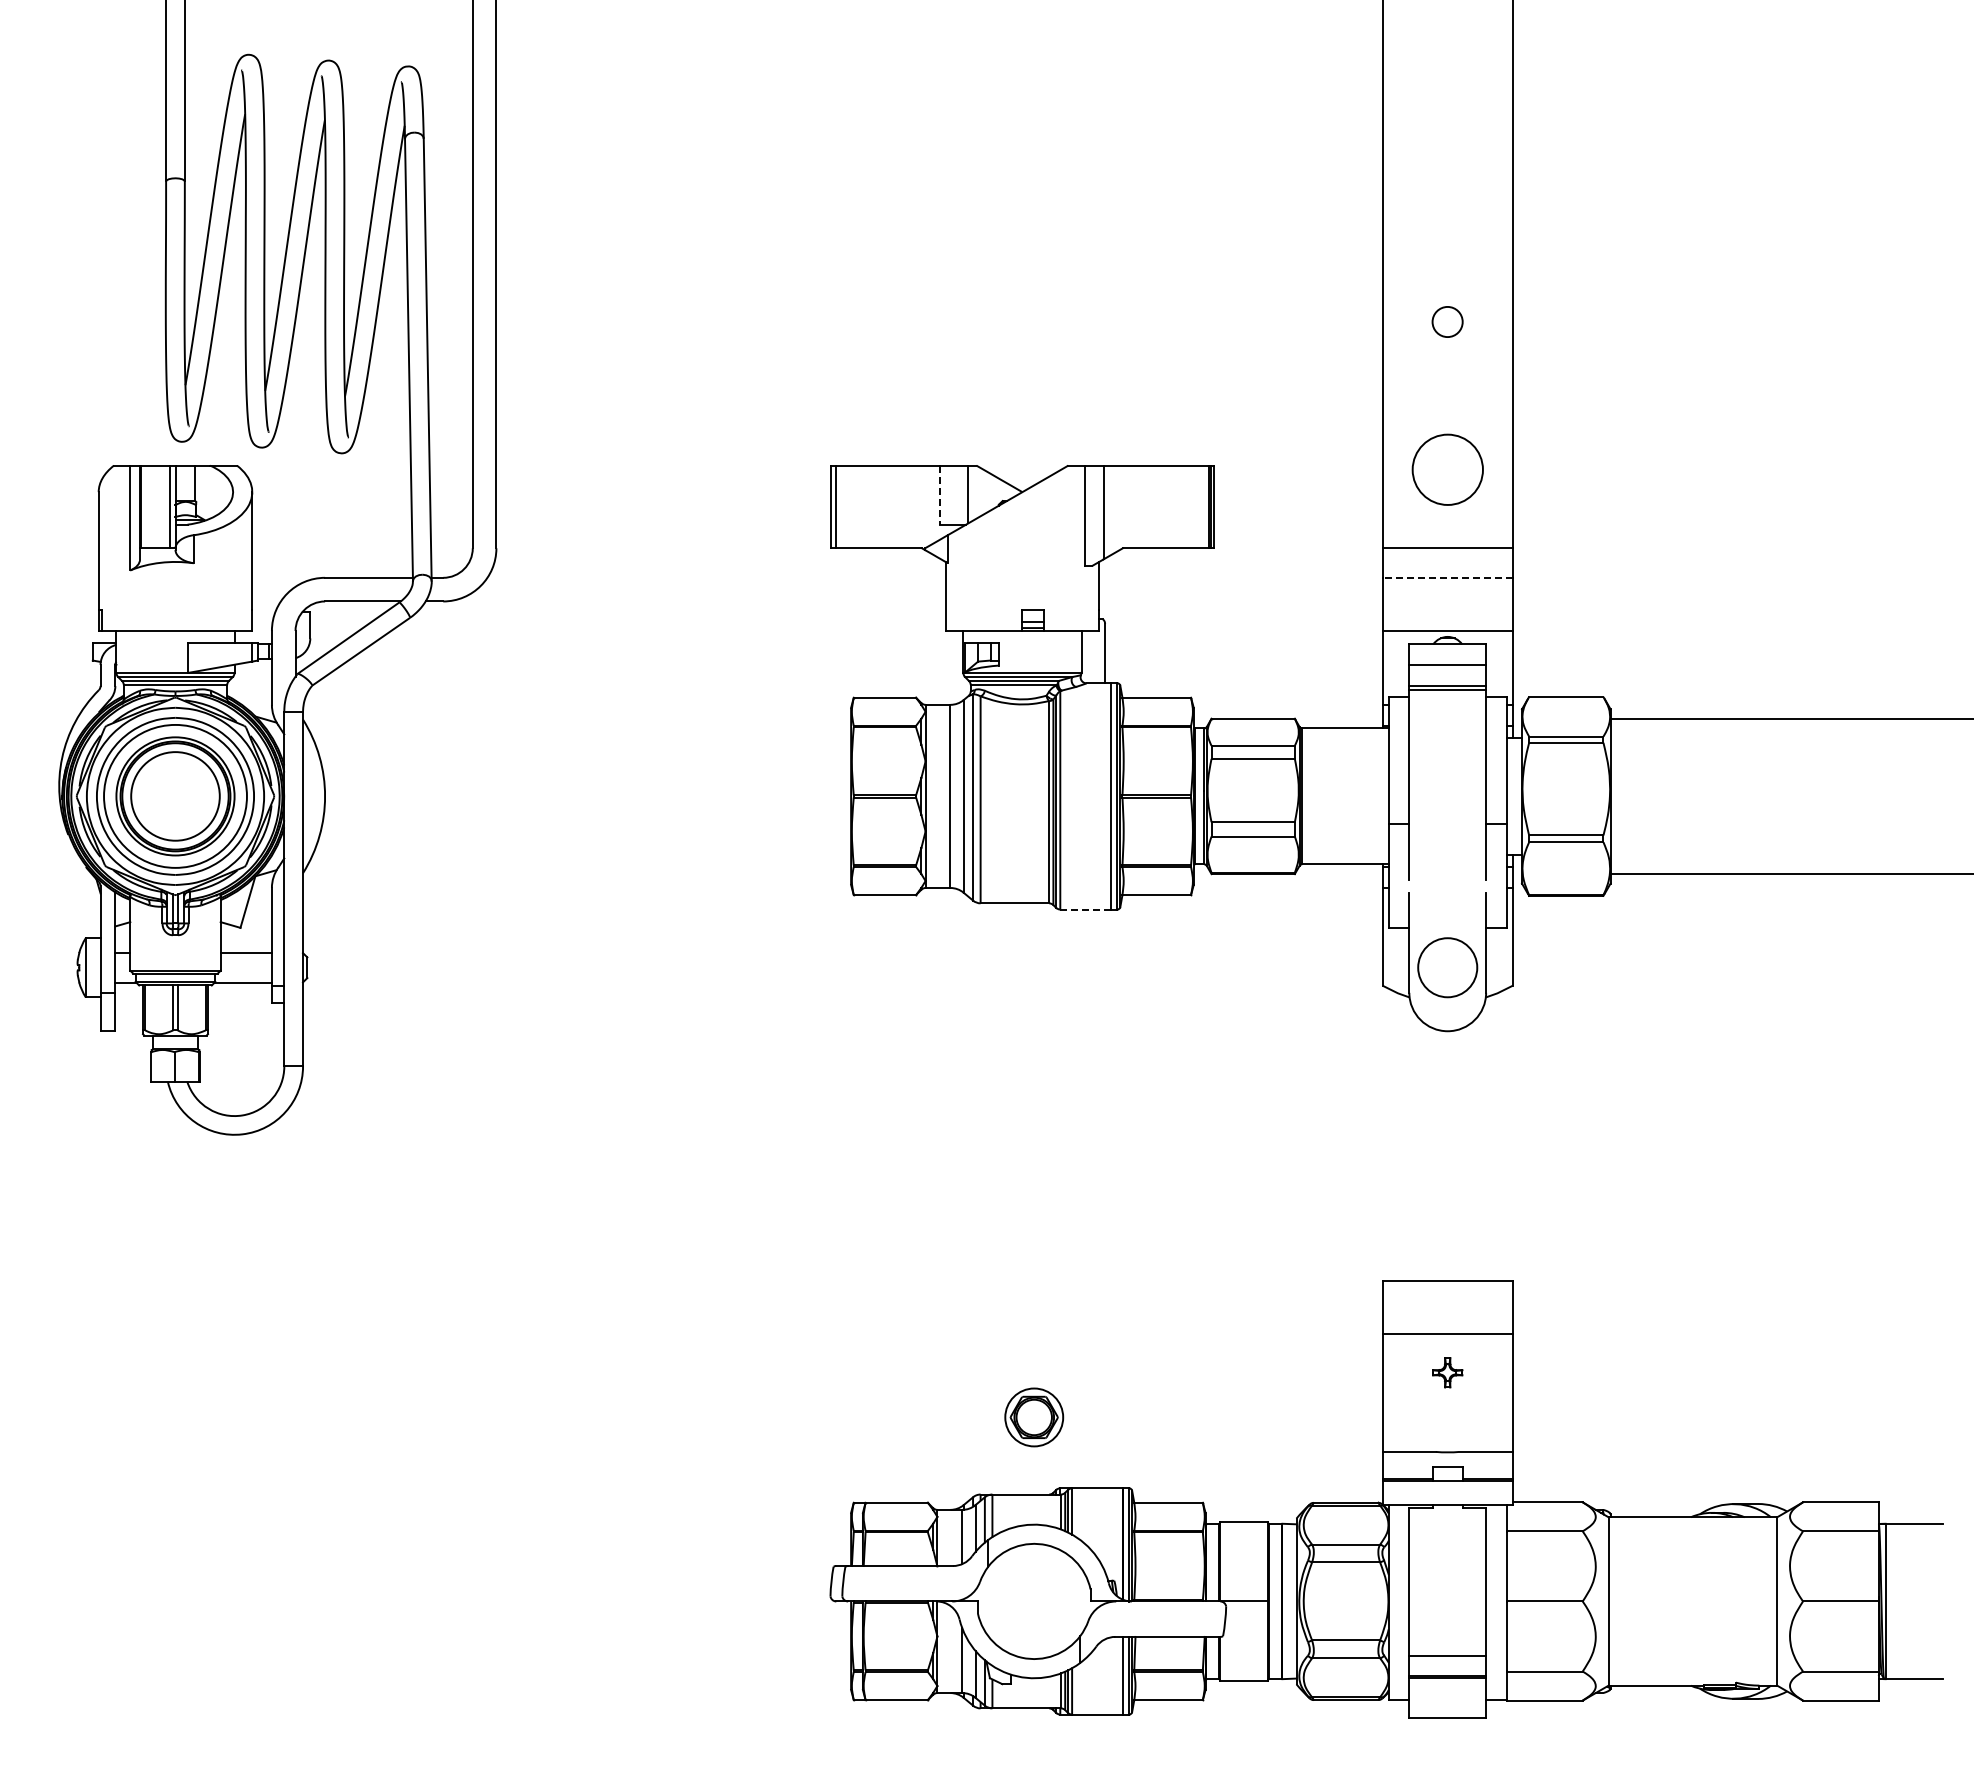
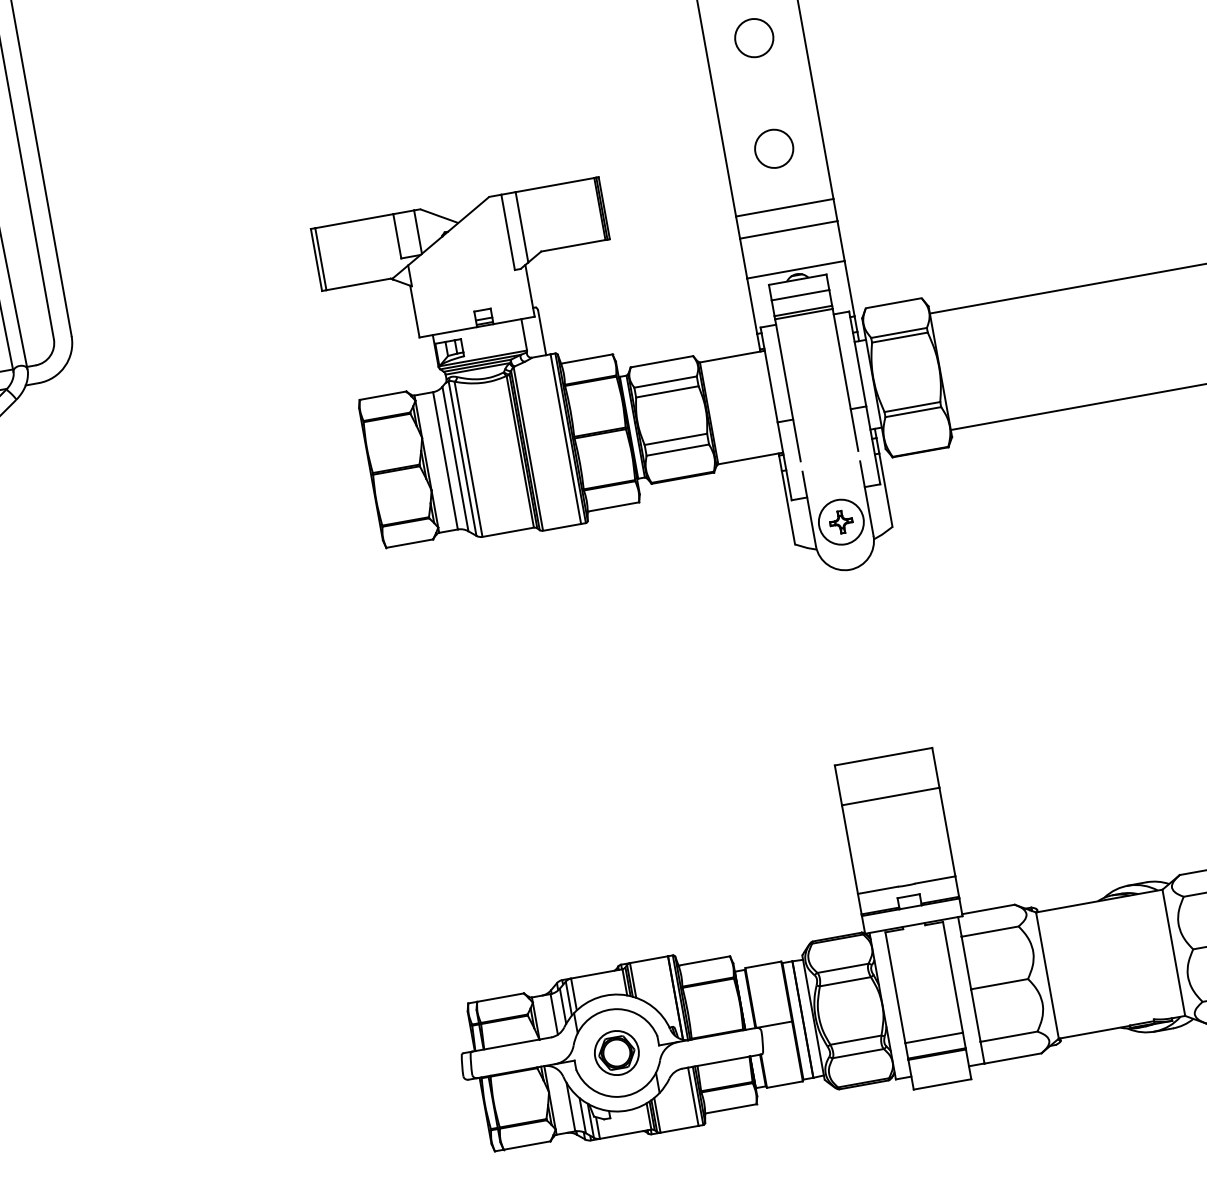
circle: (1447, 321) -> (754, 37), size x1.67
circle: (1447, 469) -> (773, 148), size x0.71
line: (940, 495) -> (397, 236), dashed -> solid
line: (1447, 577) -> (788, 229), dashed -> solid
line: (1086, 909) -> (562, 527), dashed -> solid
part: (1447, 1372) -> (841, 522), moved
part: (1034, 1417) -> (617, 1053), moved

